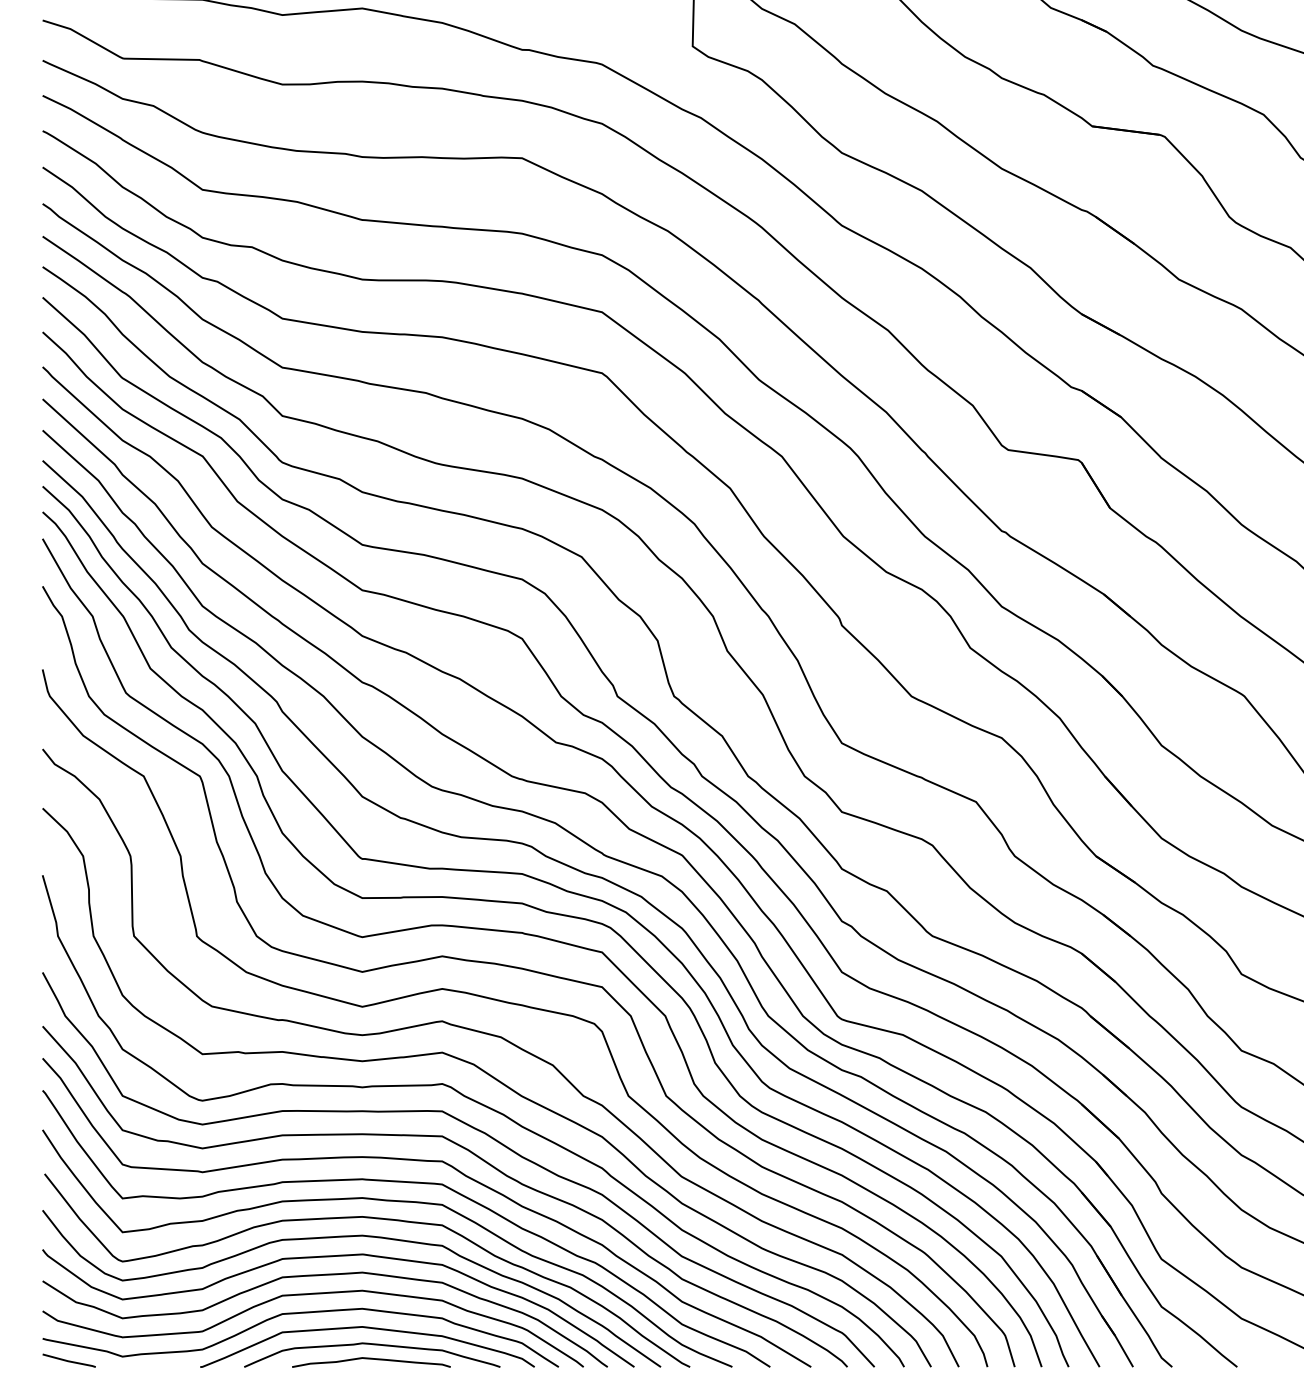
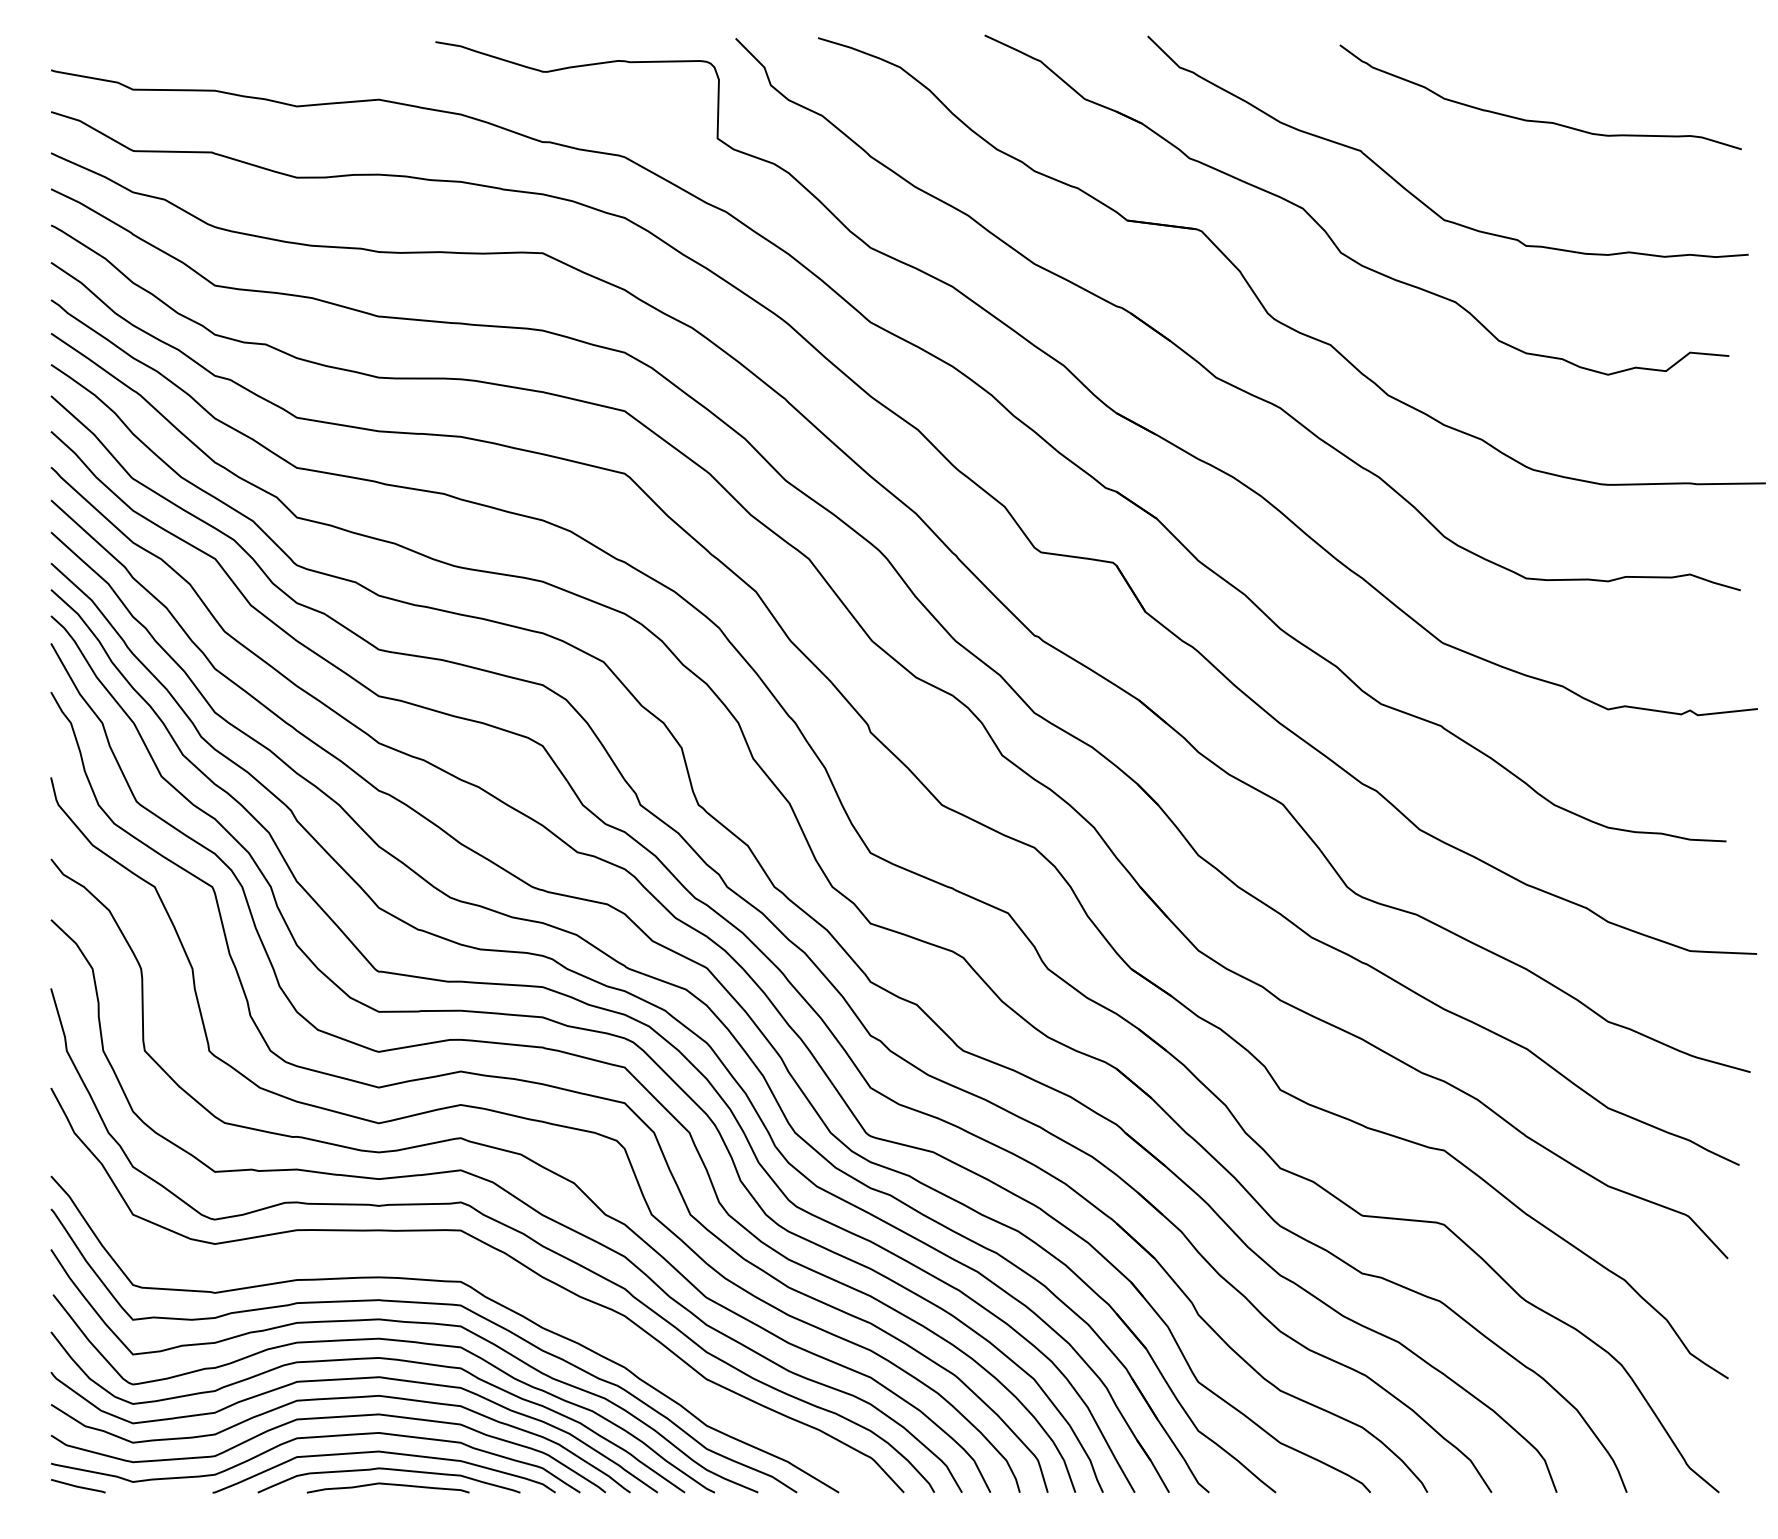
curve: (472, 1154) -> (491, 1274), removed

